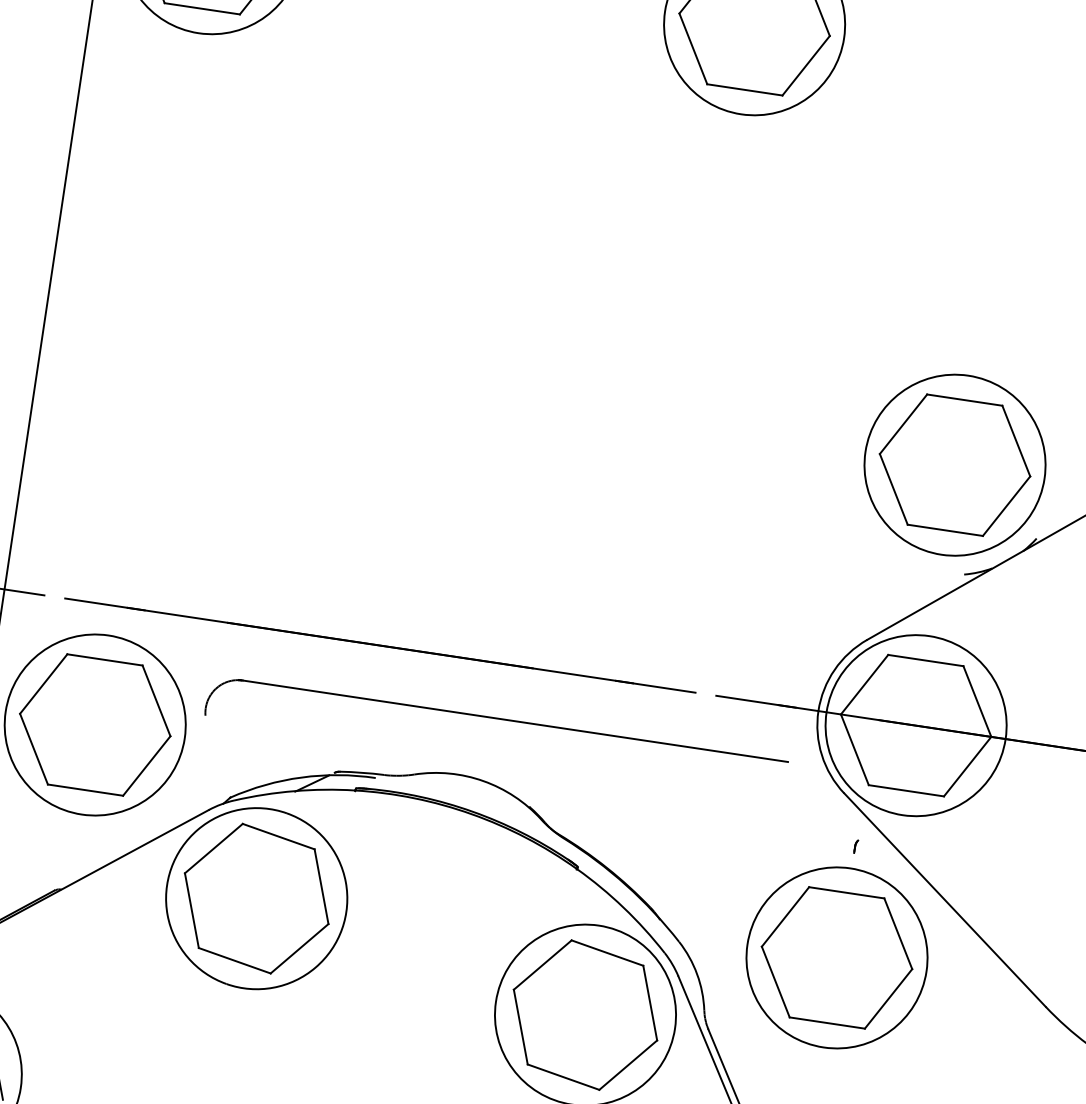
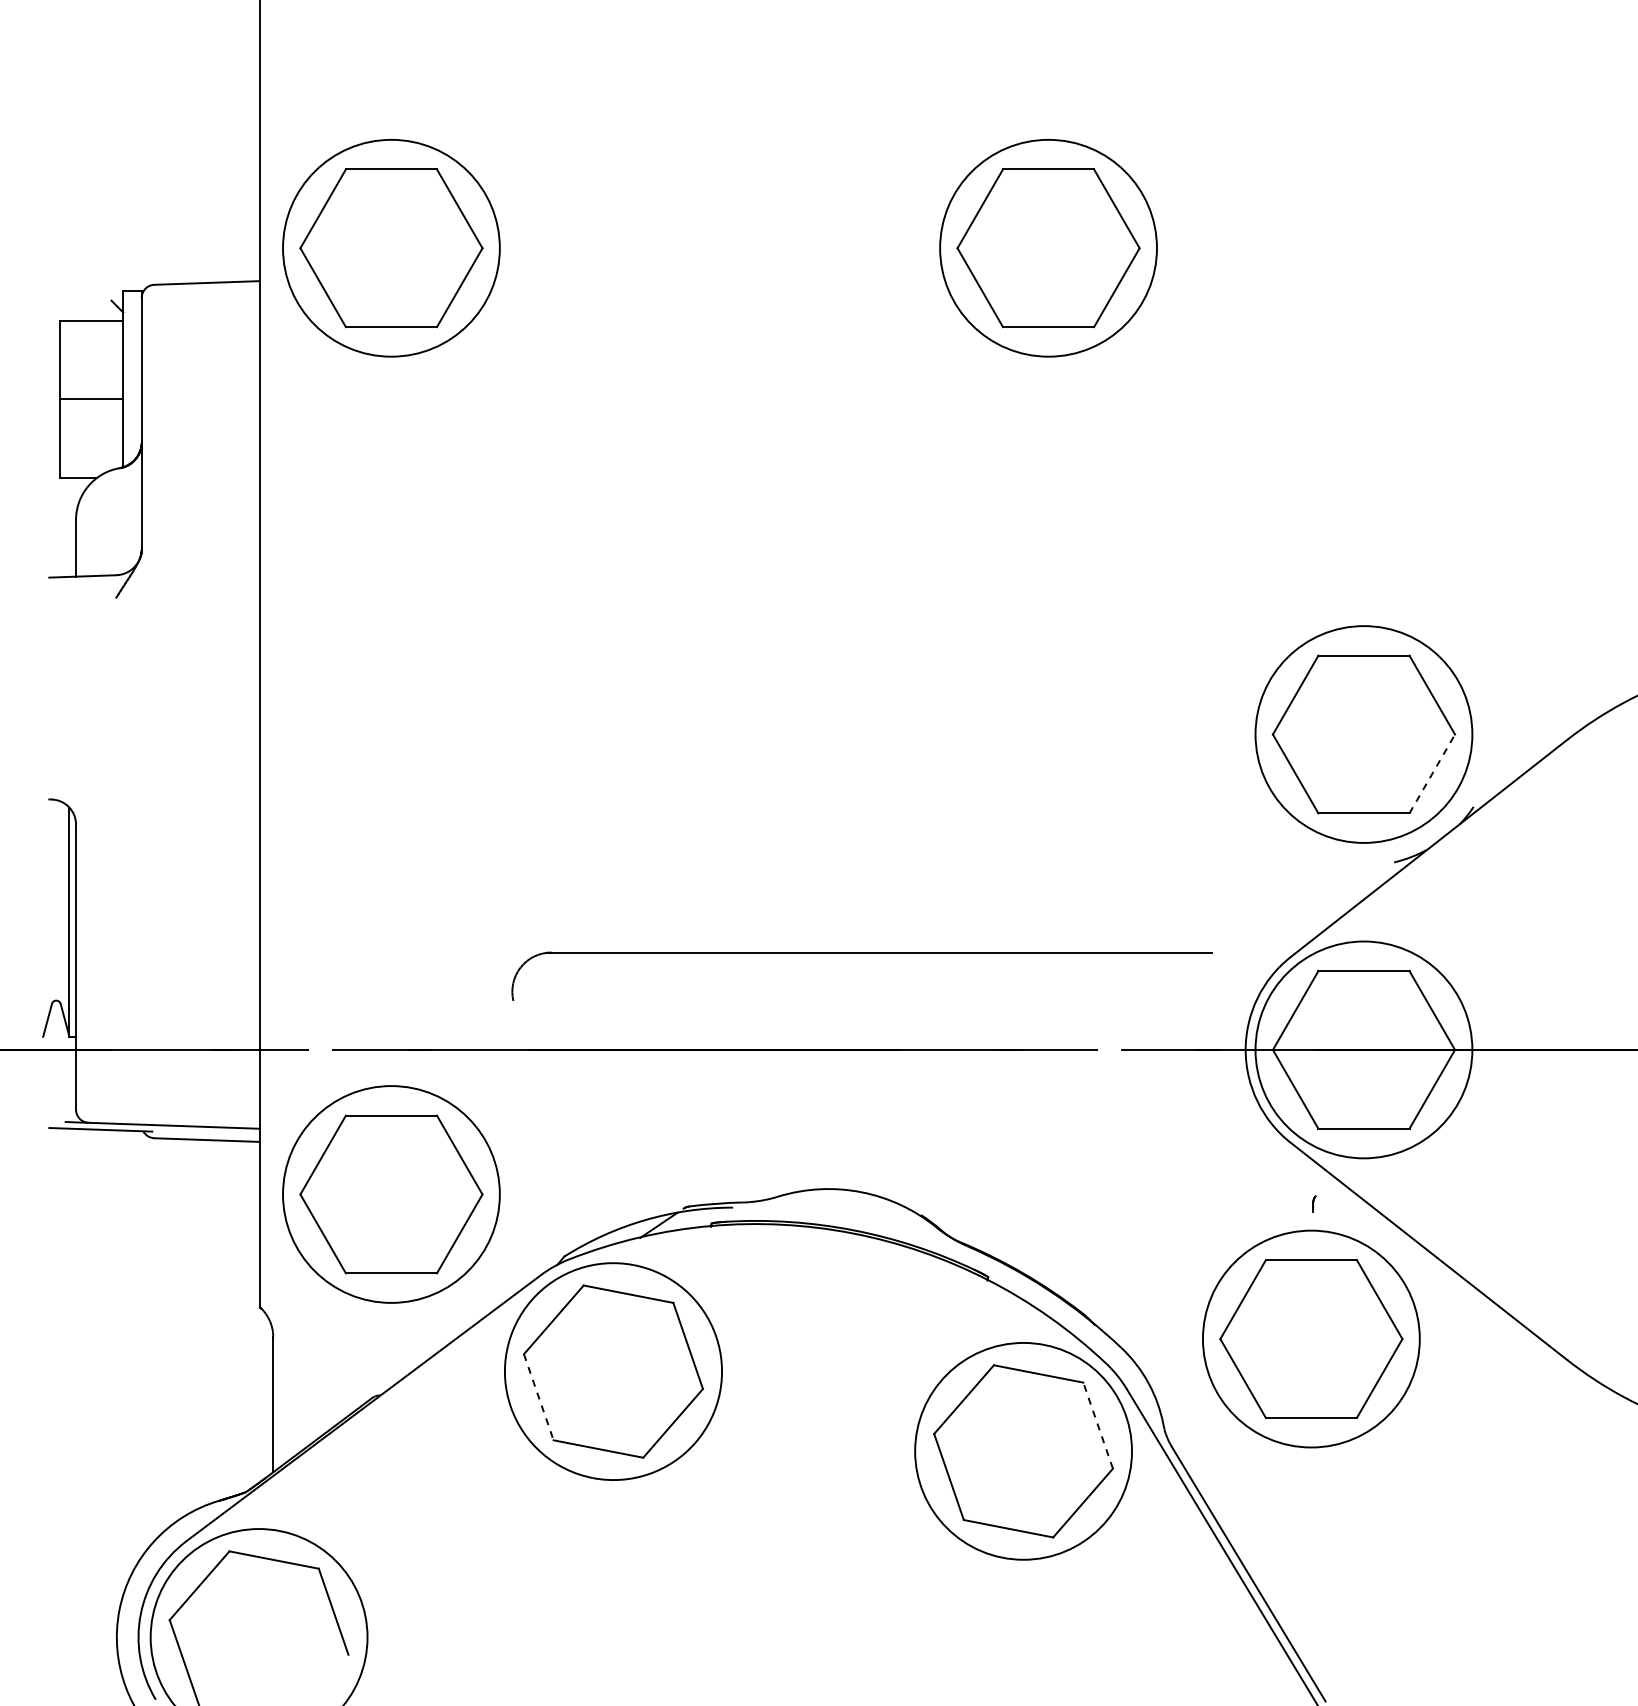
line: (1006, 505) -> (1432, 773), solid -> dashed
part: (498, 719) -> (861, 953), moved
line: (191, 910) -> (538, 1397), solid -> dashed
line: (650, 1003) -> (1098, 1425), solid -> dashed

